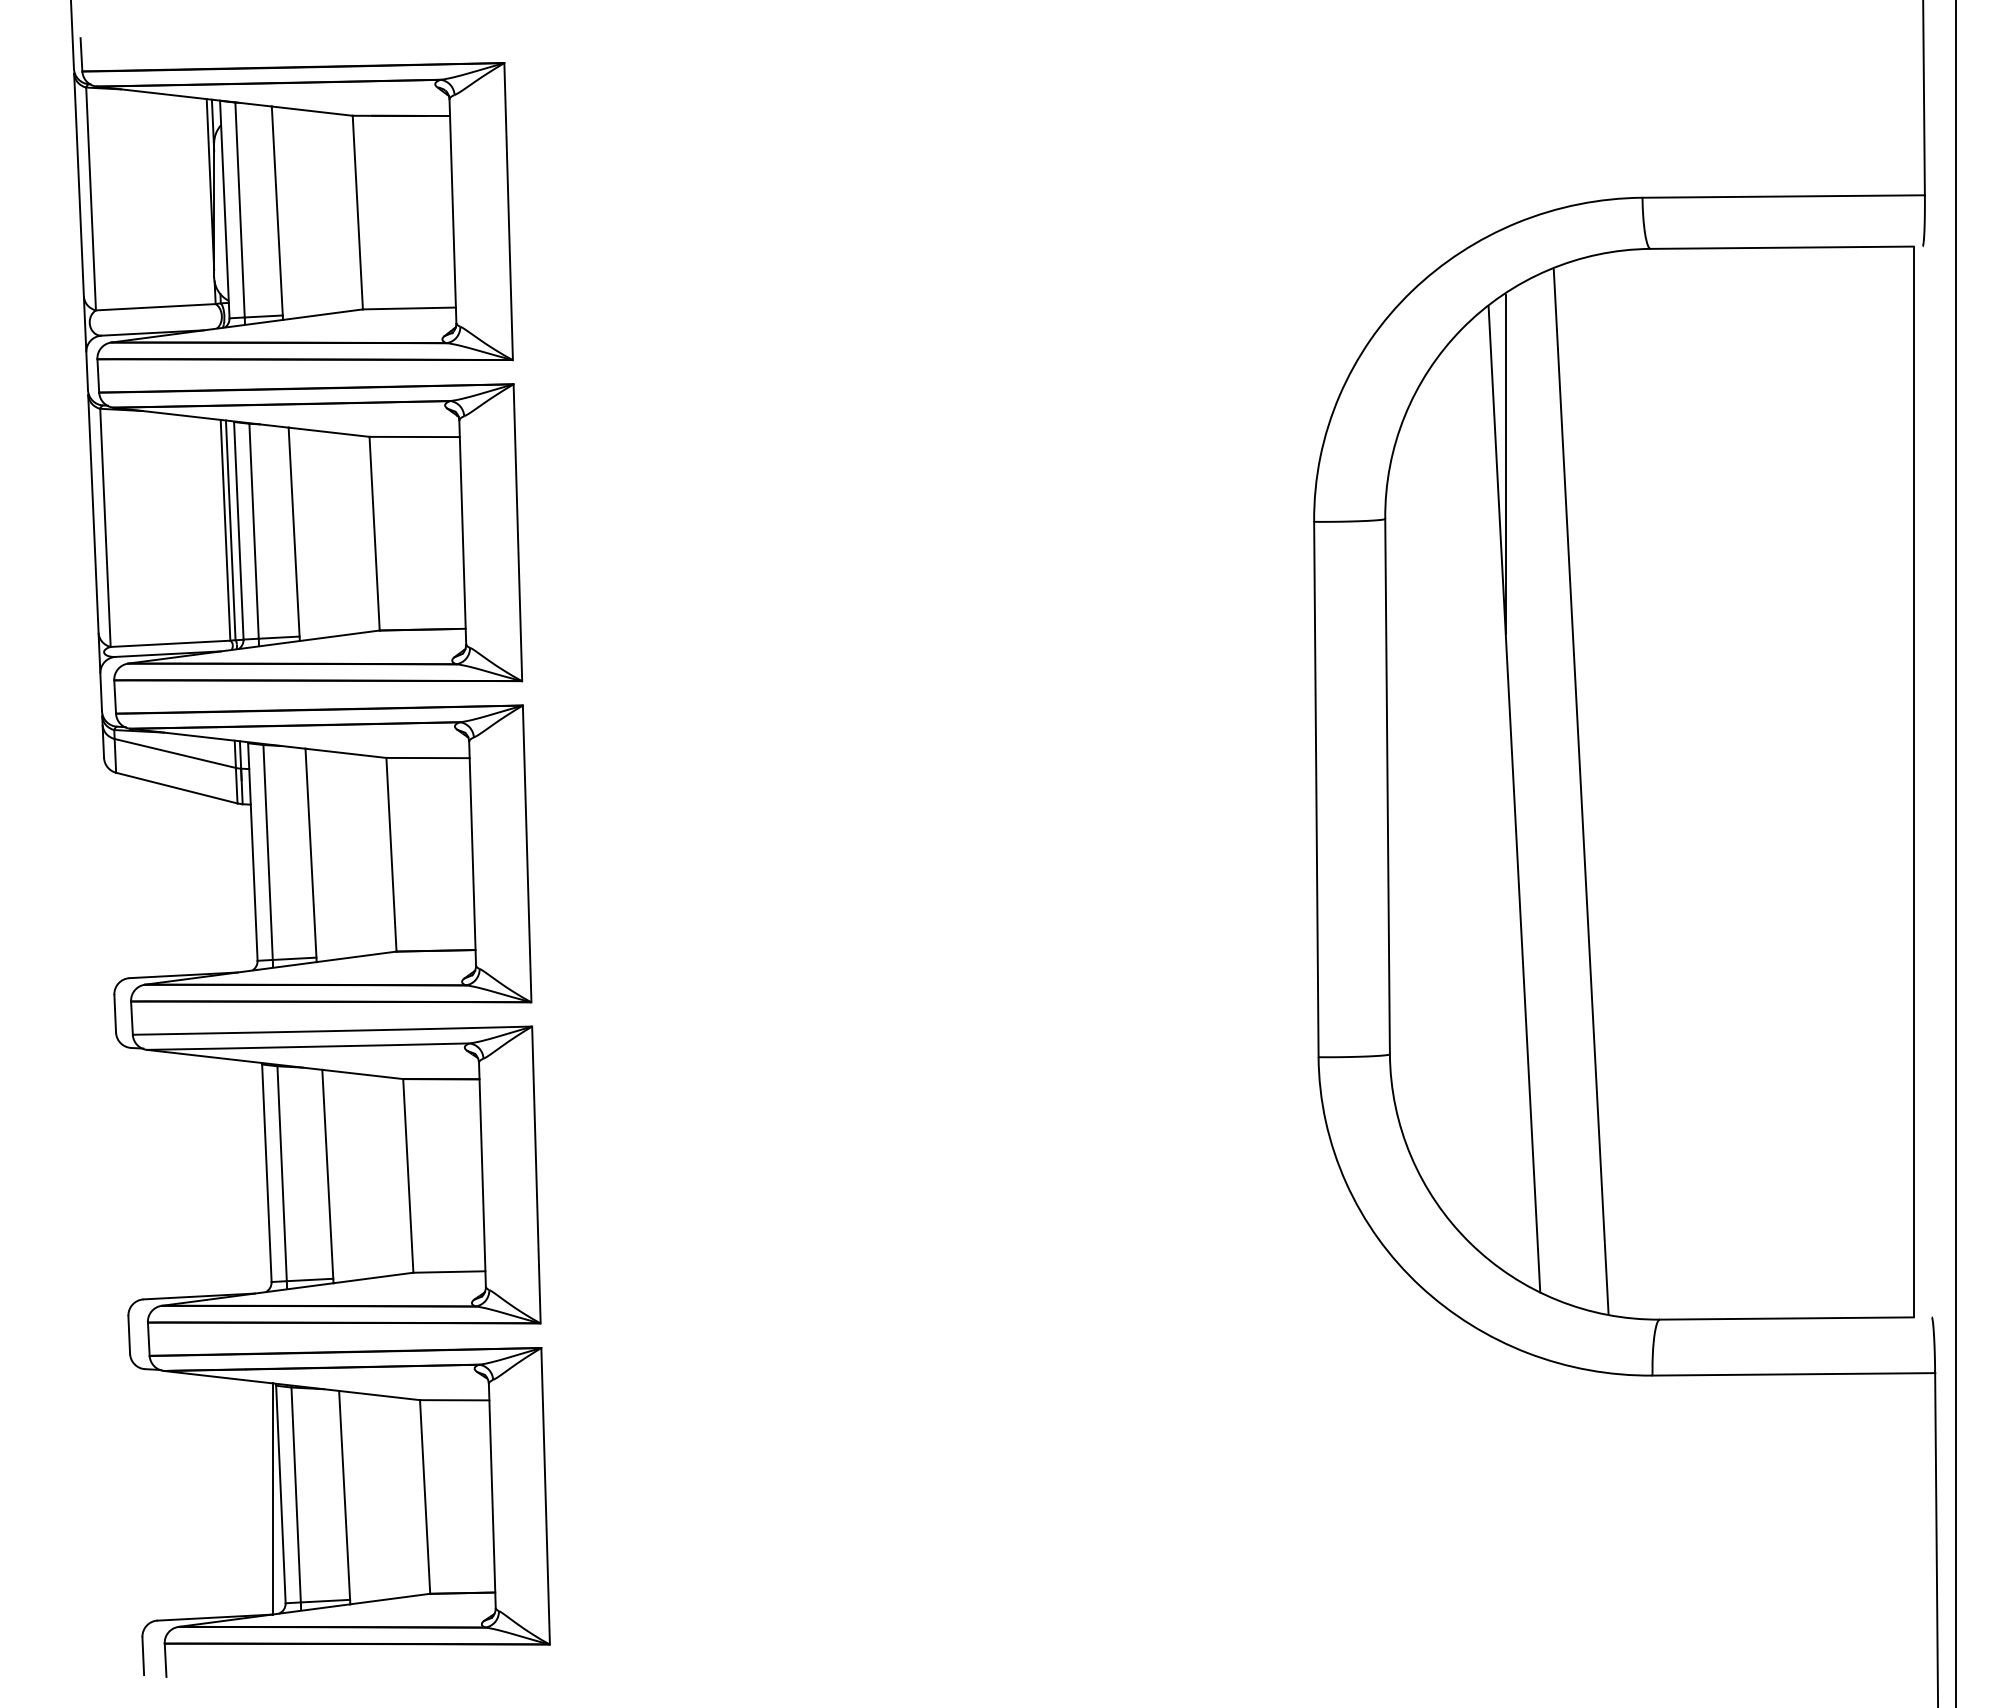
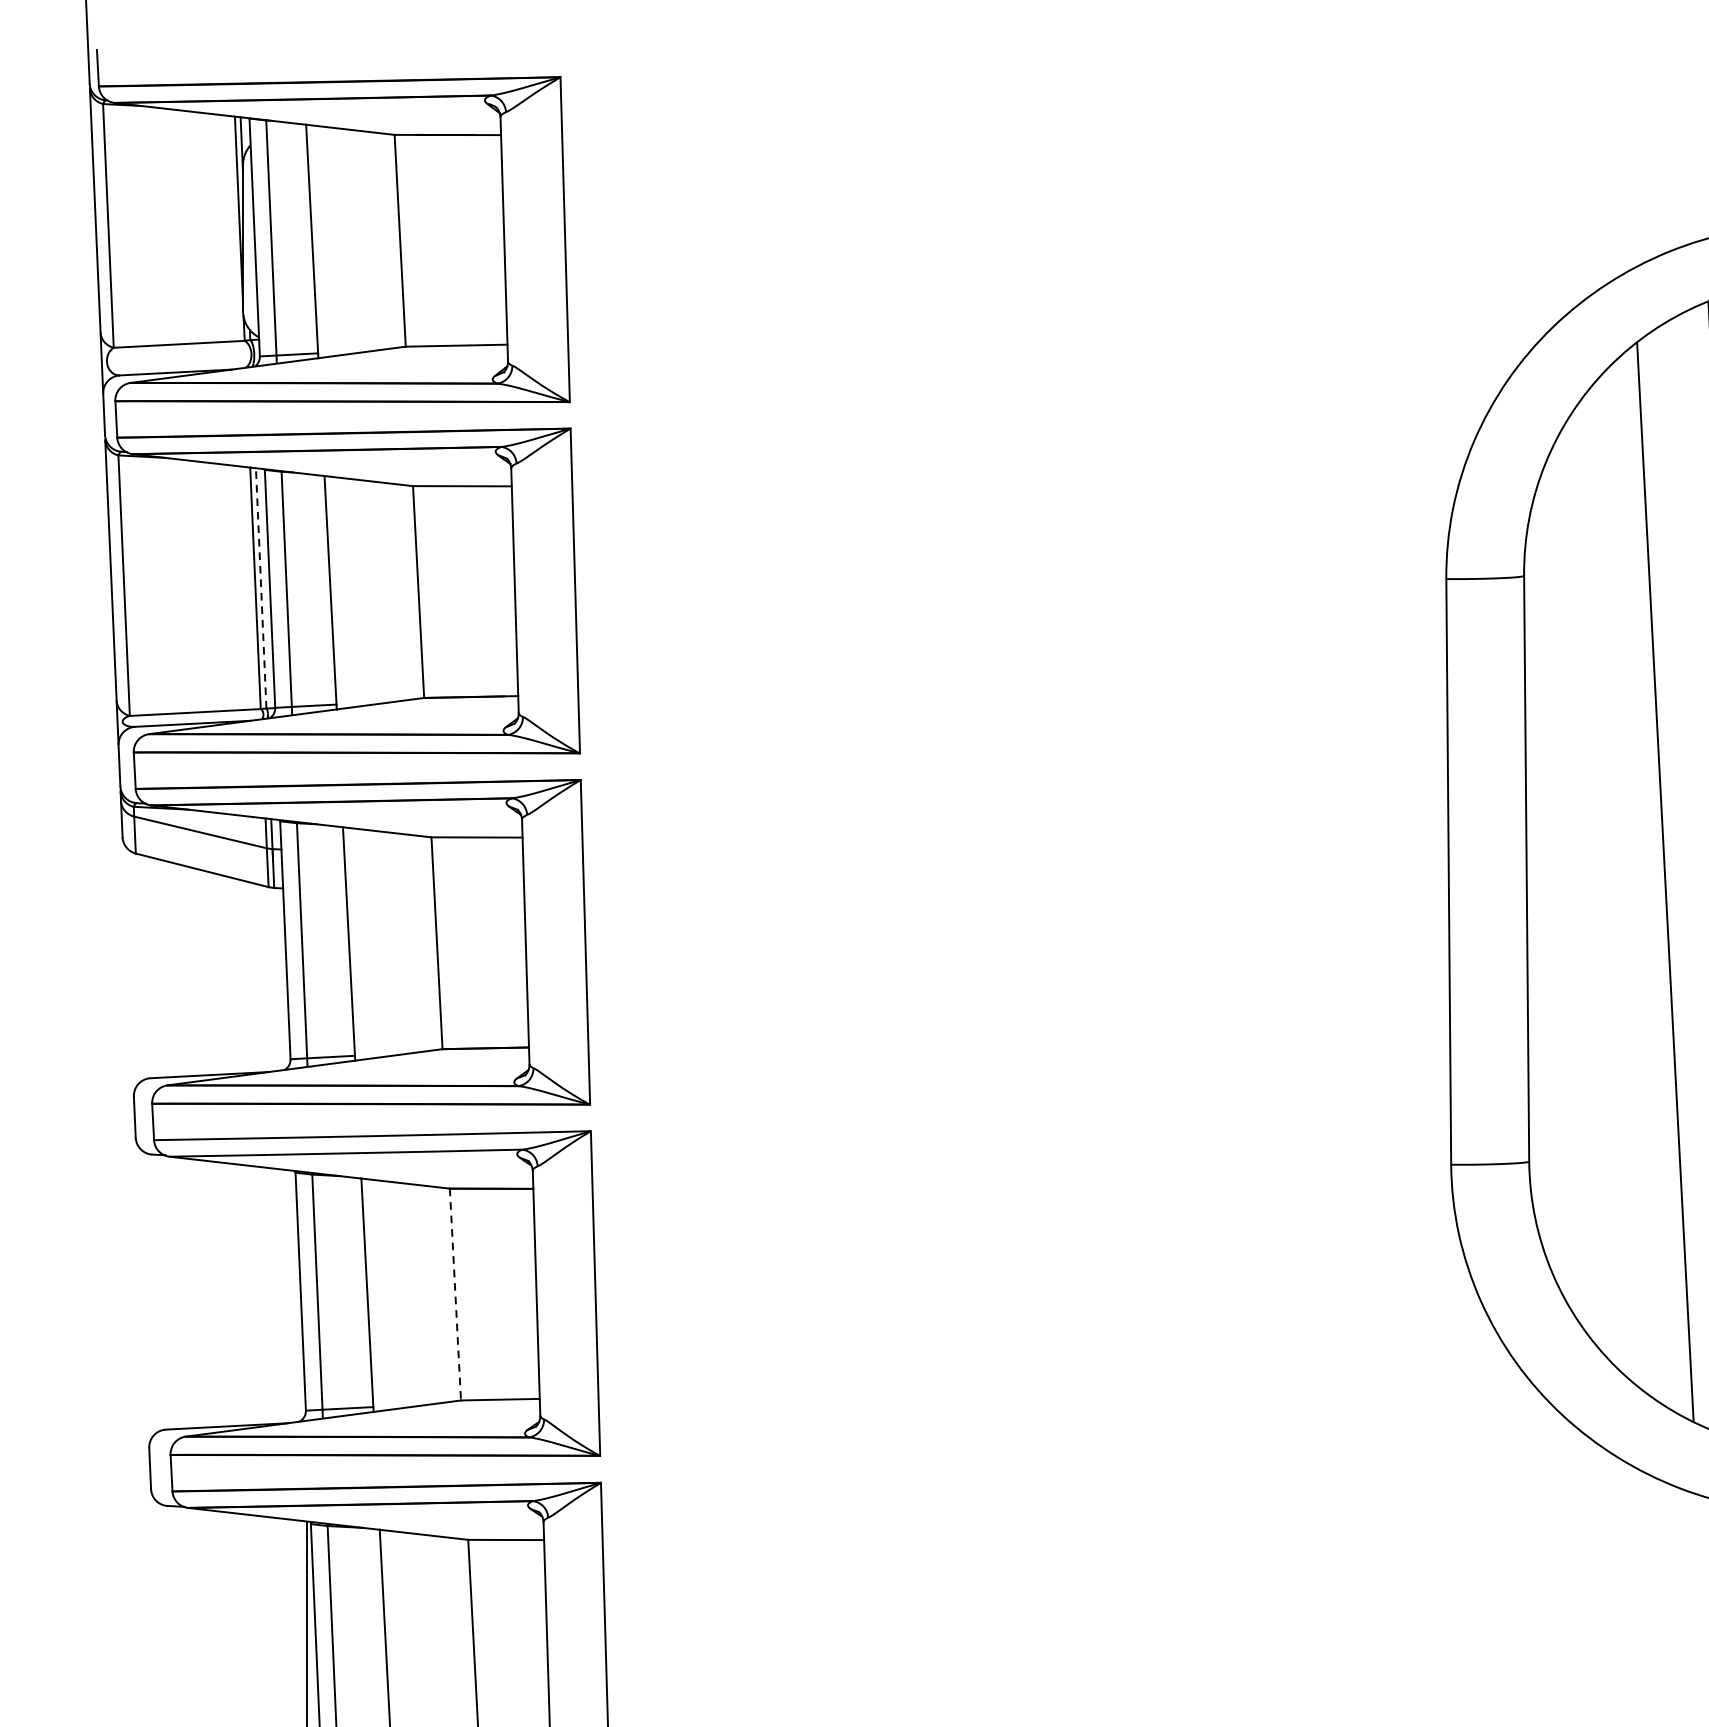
line: (1505, 464) -> (1655, 516), removed
line: (230, 530) -> (260, 588), solid -> dashed
line: (408, 1175) -> (455, 1294), solid -> dashed

